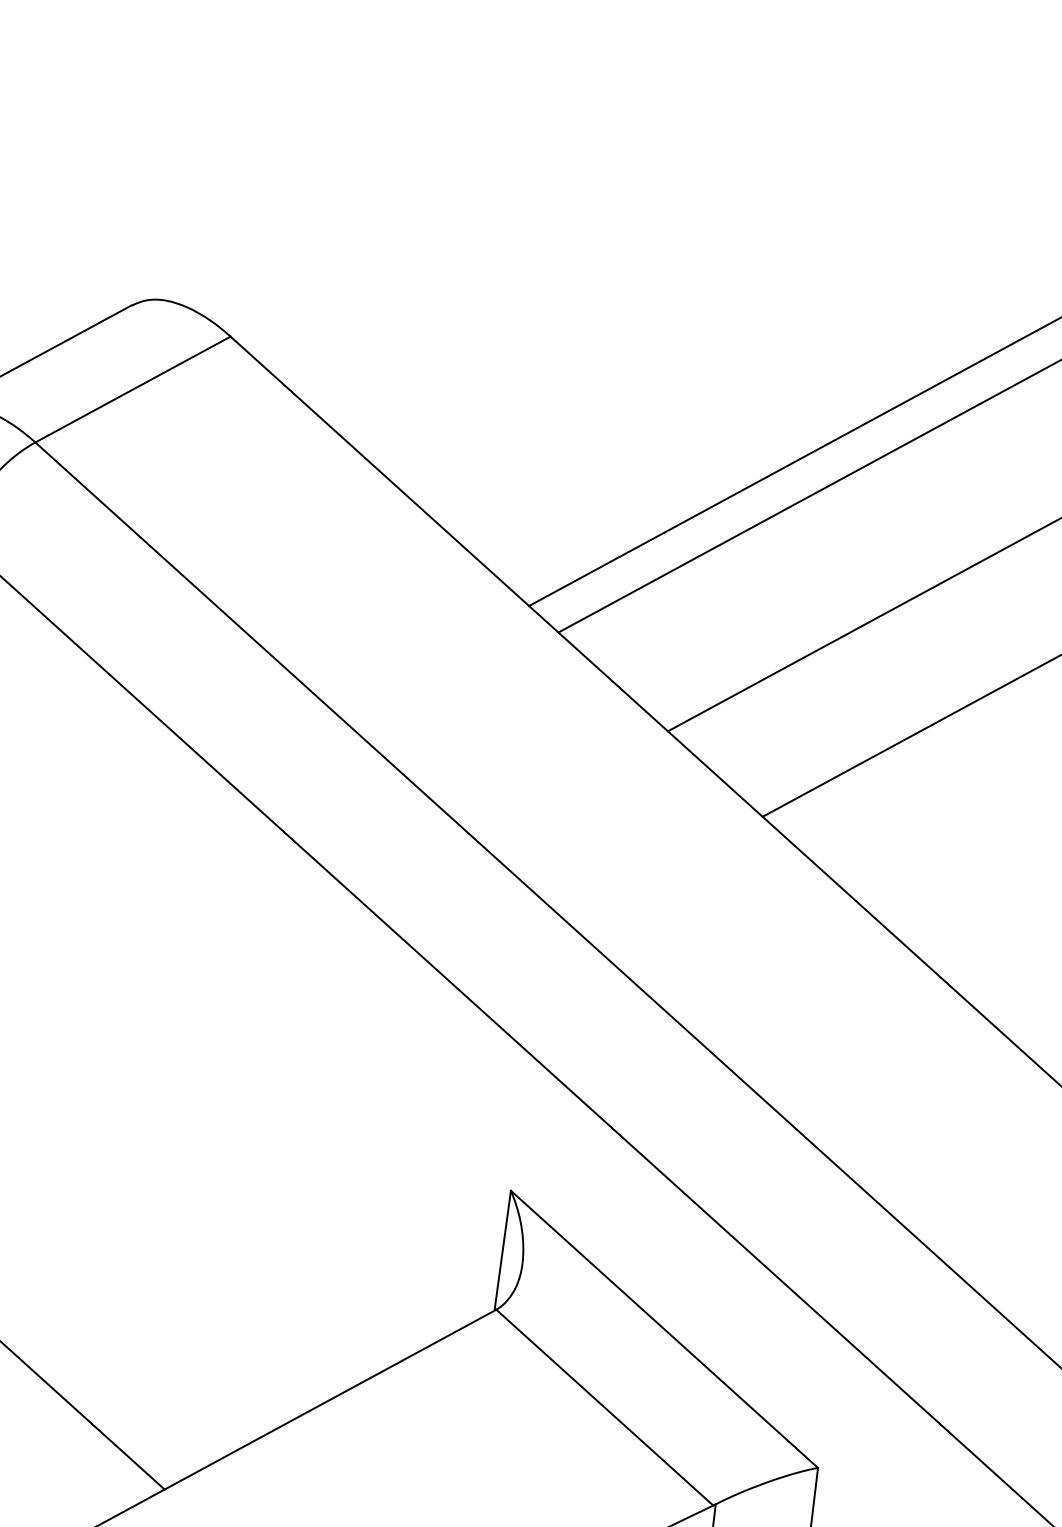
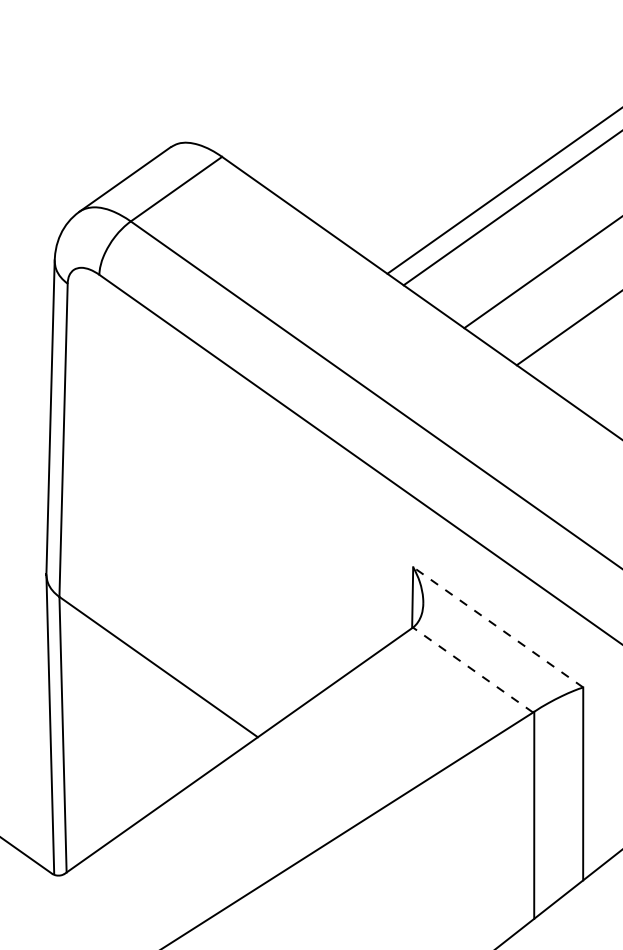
line: (663, 1329) -> (497, 627), solid -> dashed
line: (605, 1408) -> (473, 670), solid -> dashed

